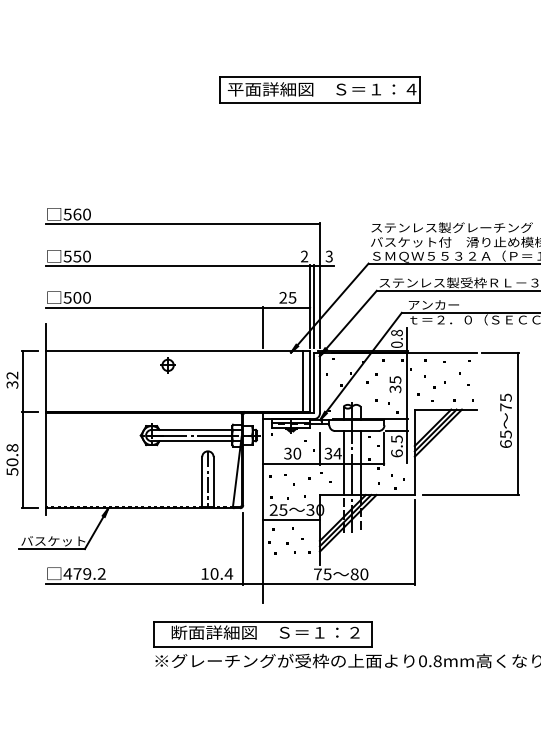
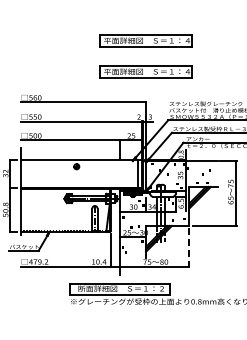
part: (318, 156) -> (145, 71), added
line: (415, 544) -> (189, 248), solid -> dashed

